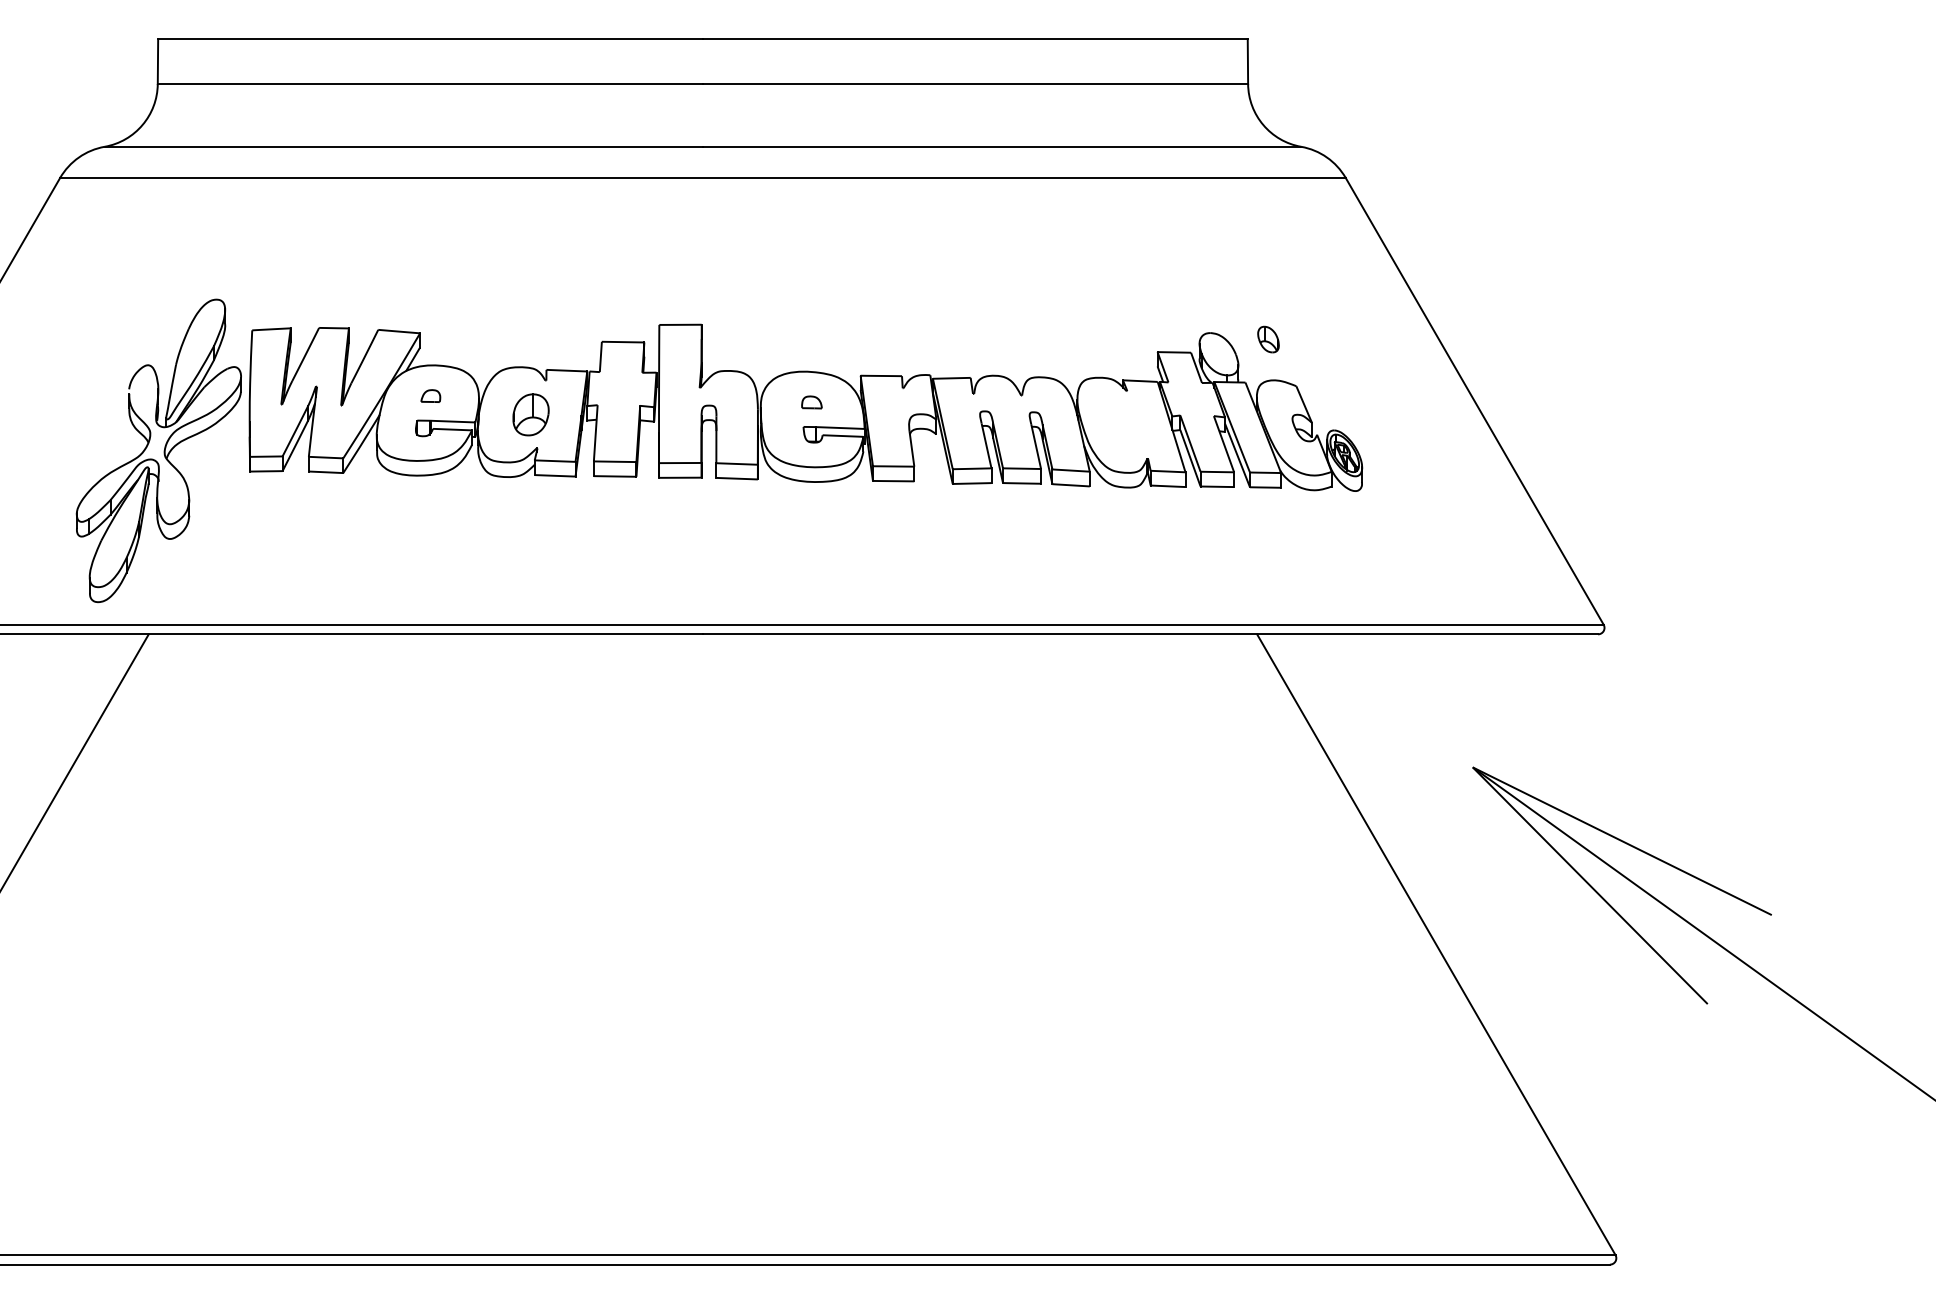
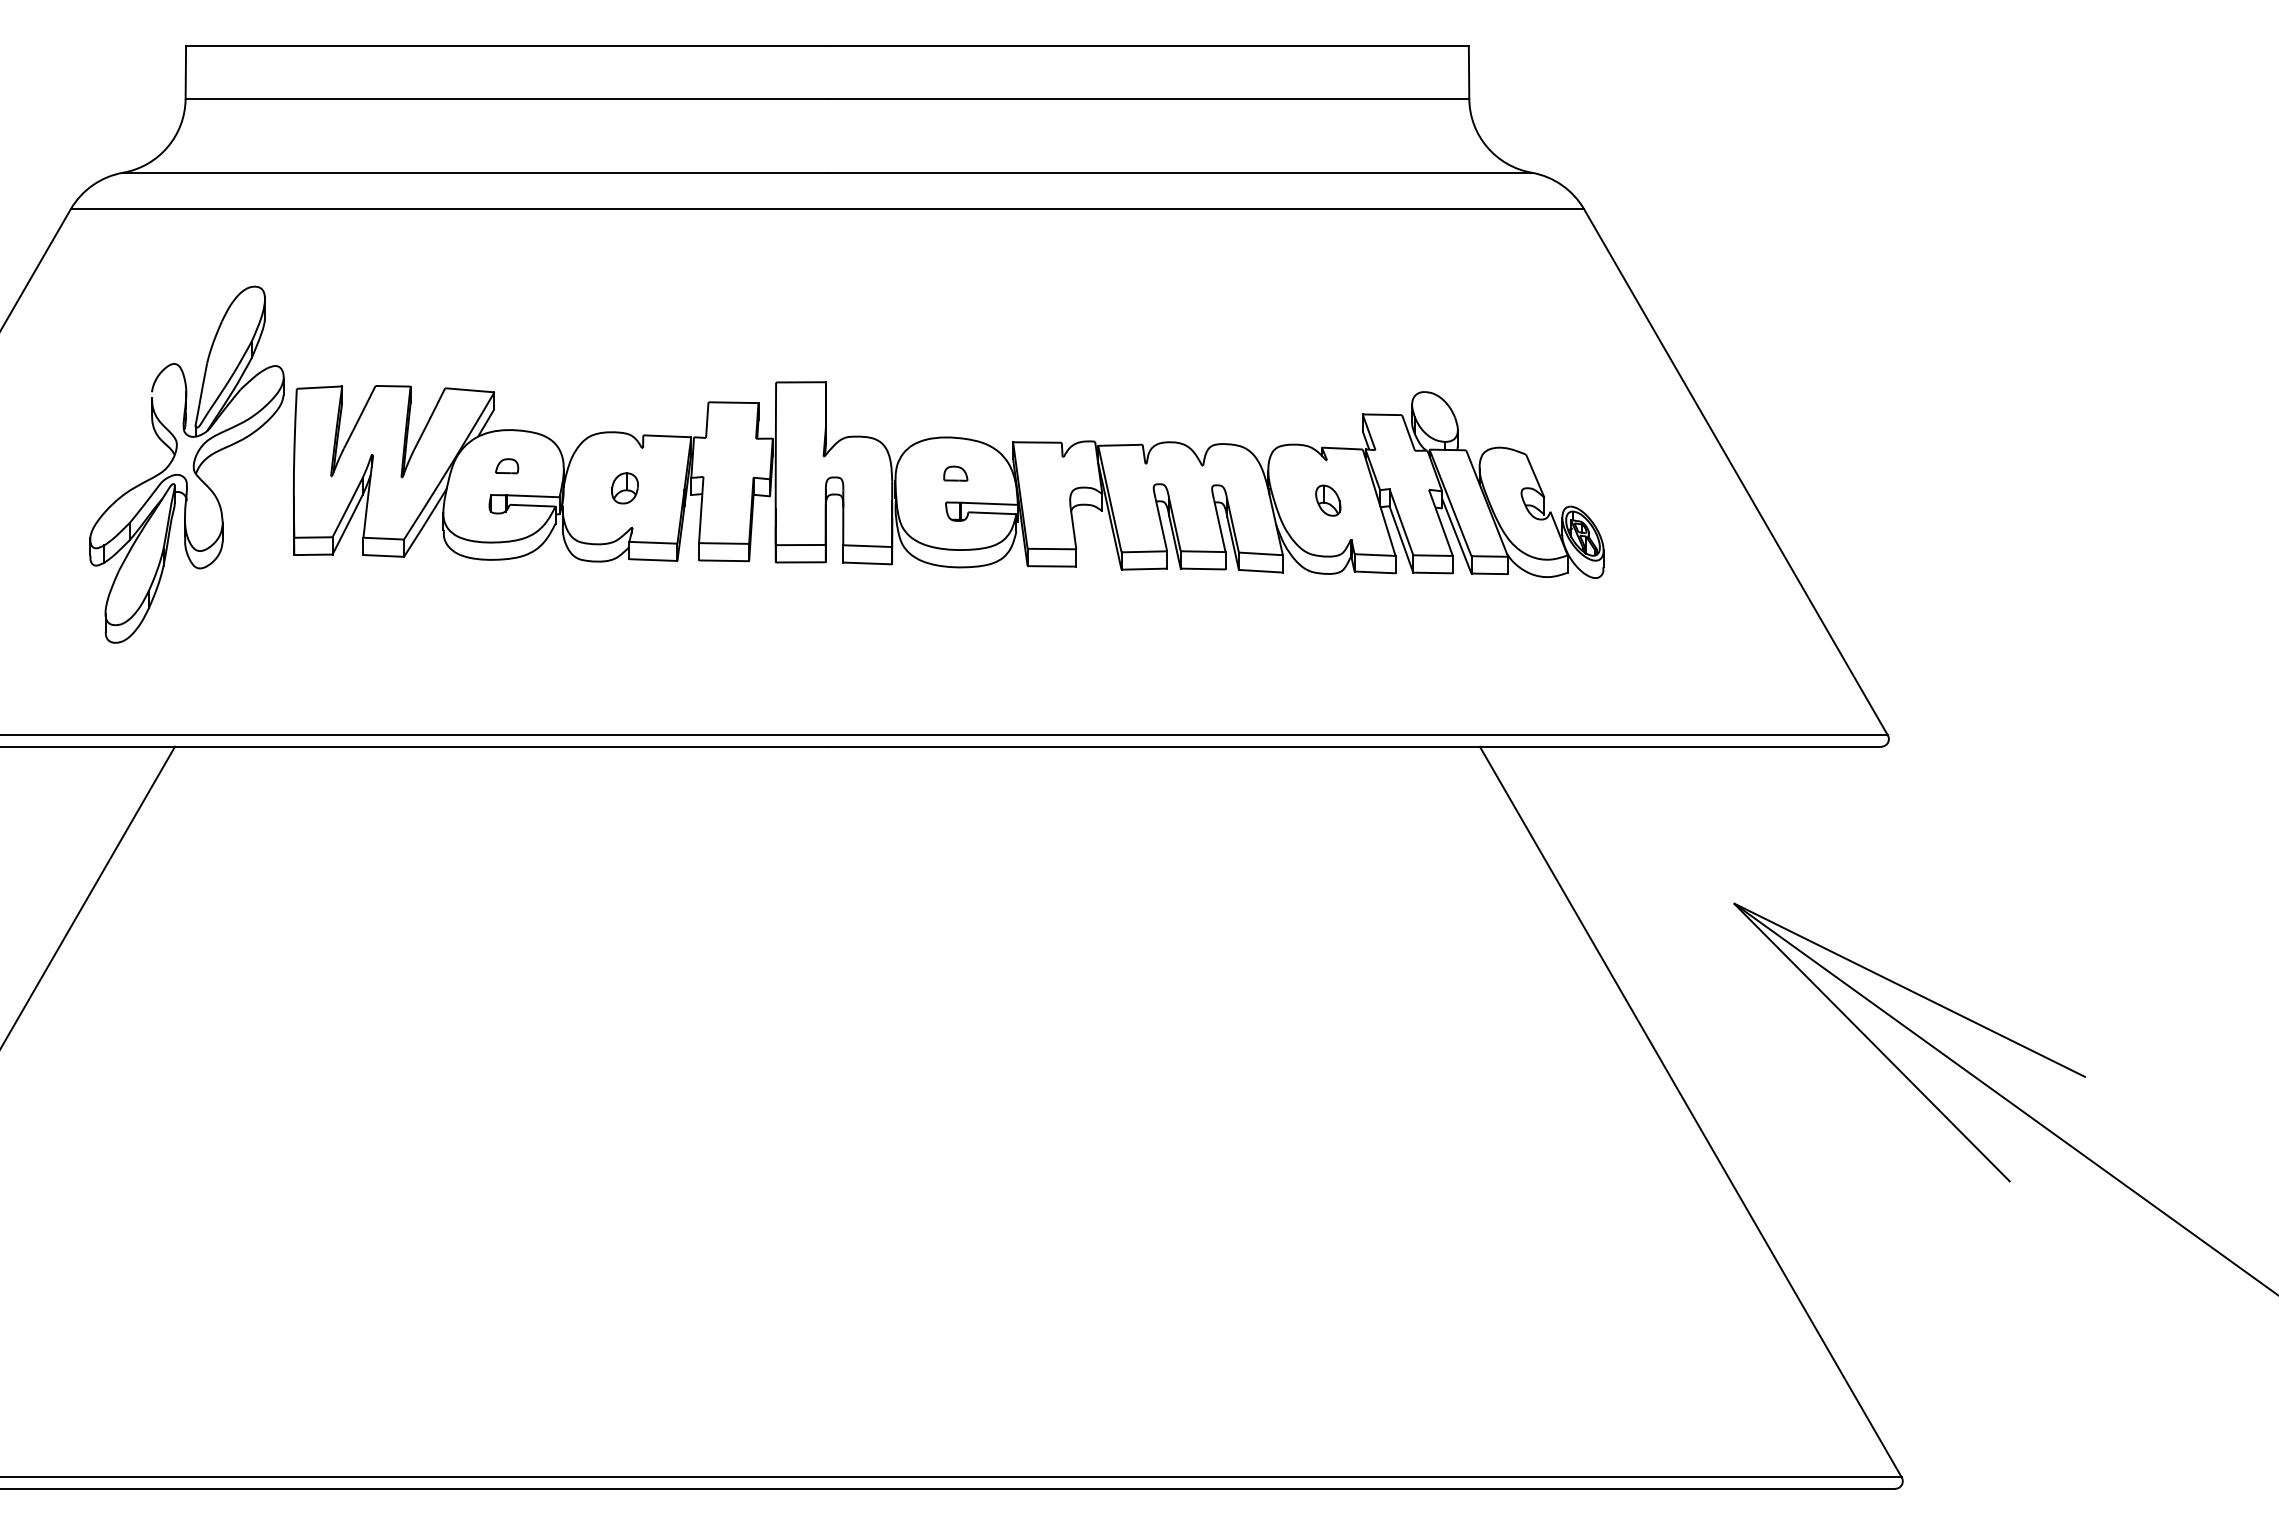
part: (1268, 339) -> (1328, 500), moved
part: (530, 415) -> (624, 488), size x0.62
part: (163, 451) -> (192, 465), moved

